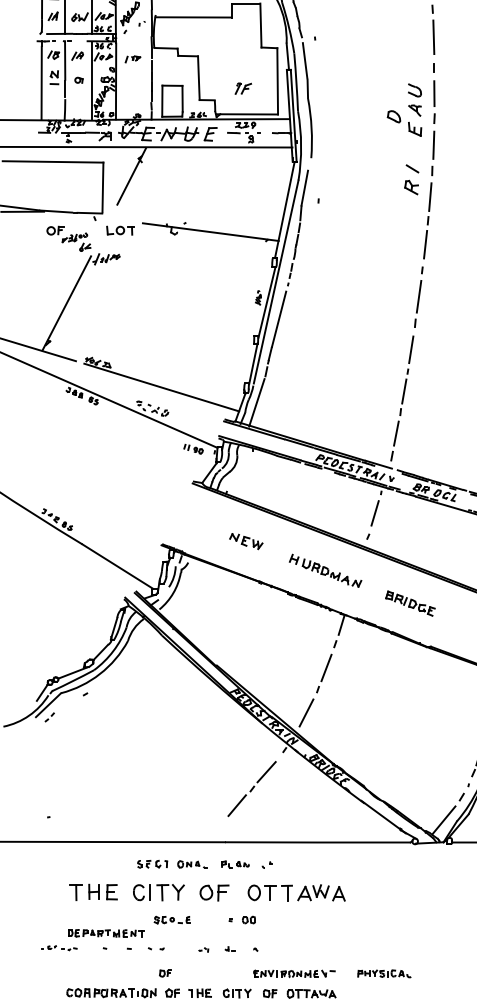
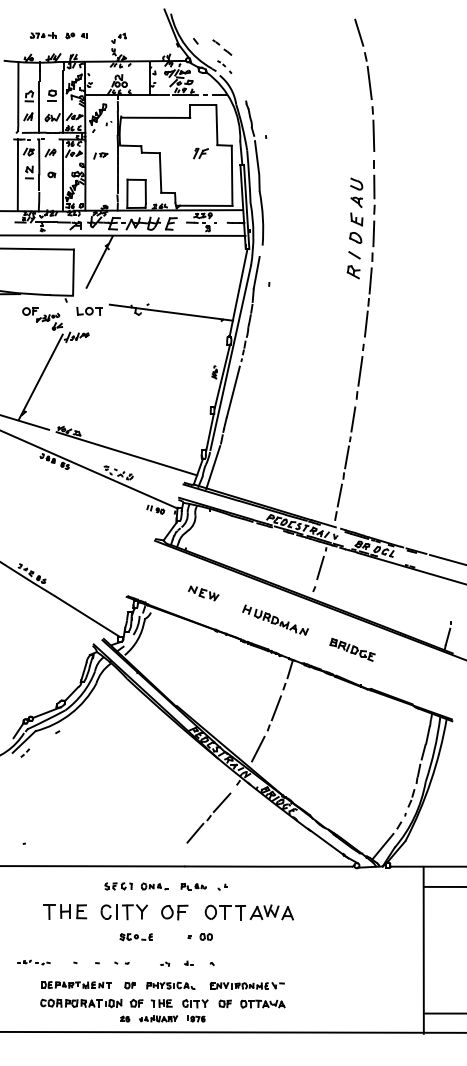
part: (242, 88) -> (200, 153), moved
part: (393, 116) -> (355, 237), moved
part: (106, 933) -> (76, 985), moved
part: (383, 973) -> (170, 985), moved

